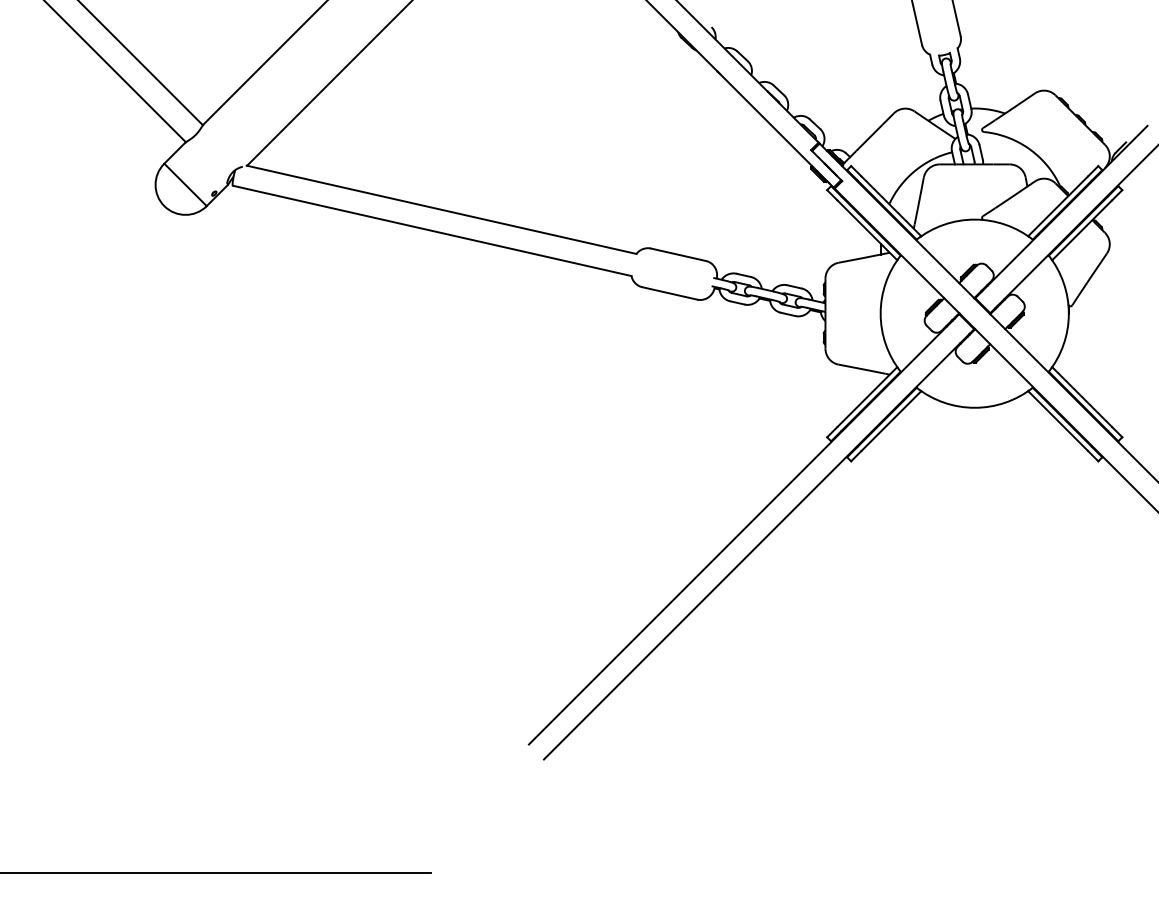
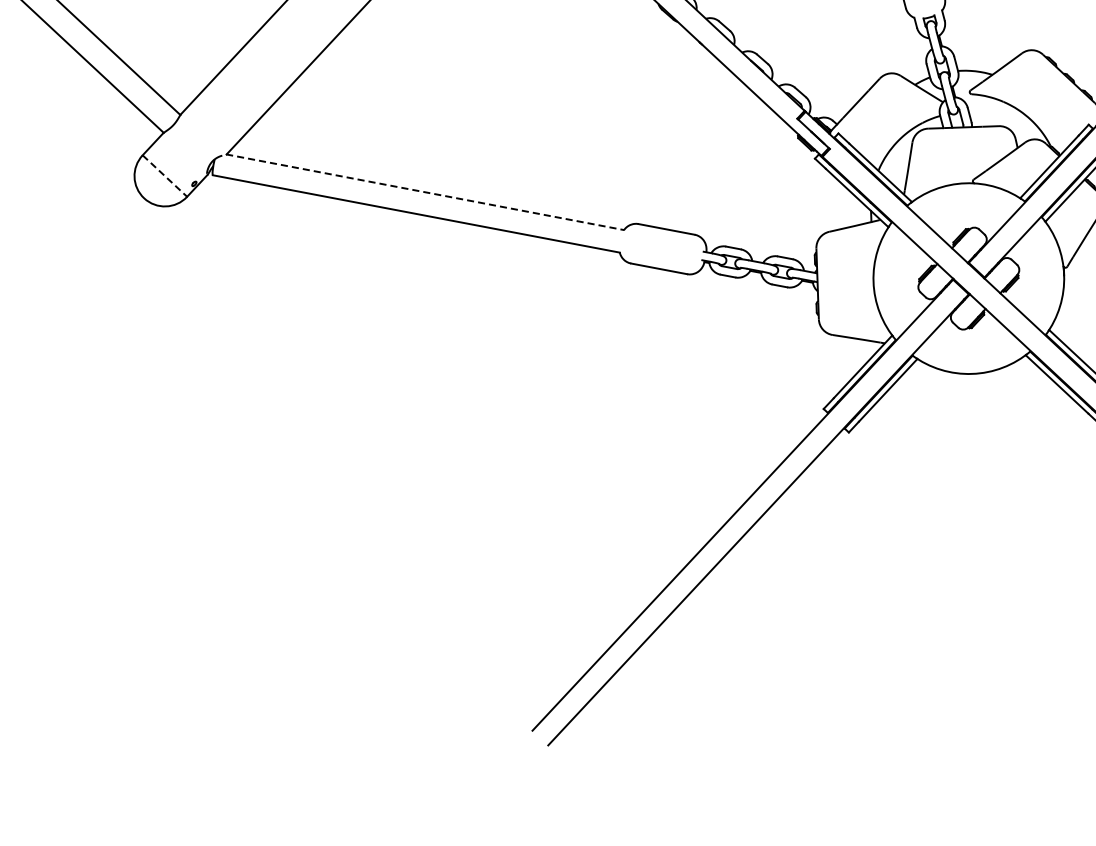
line: (185, 185) -> (164, 176), solid -> dashed
line: (441, 209) -> (425, 191), solid -> dashed

